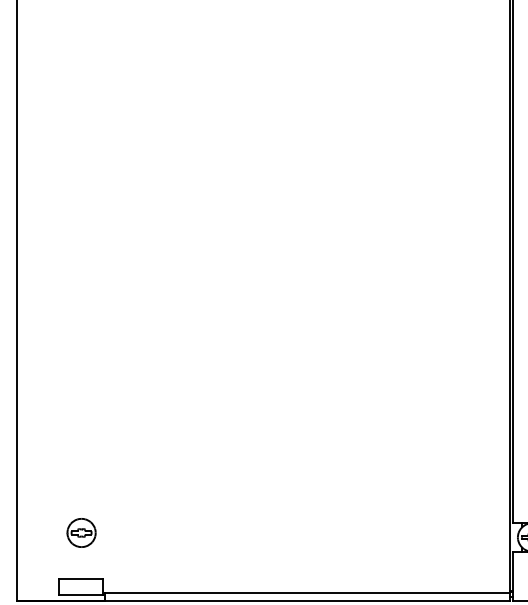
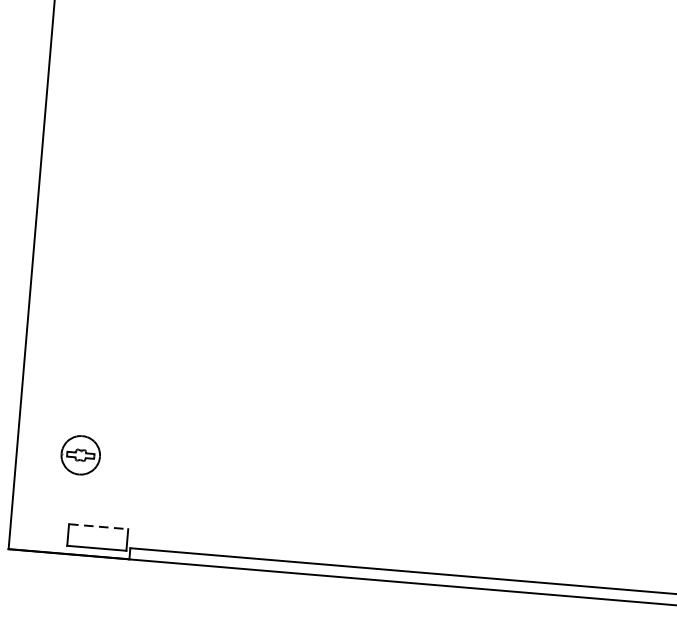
part: (81, 532) -> (80, 454), moved
line: (81, 578) -> (99, 526), solid -> dashed

